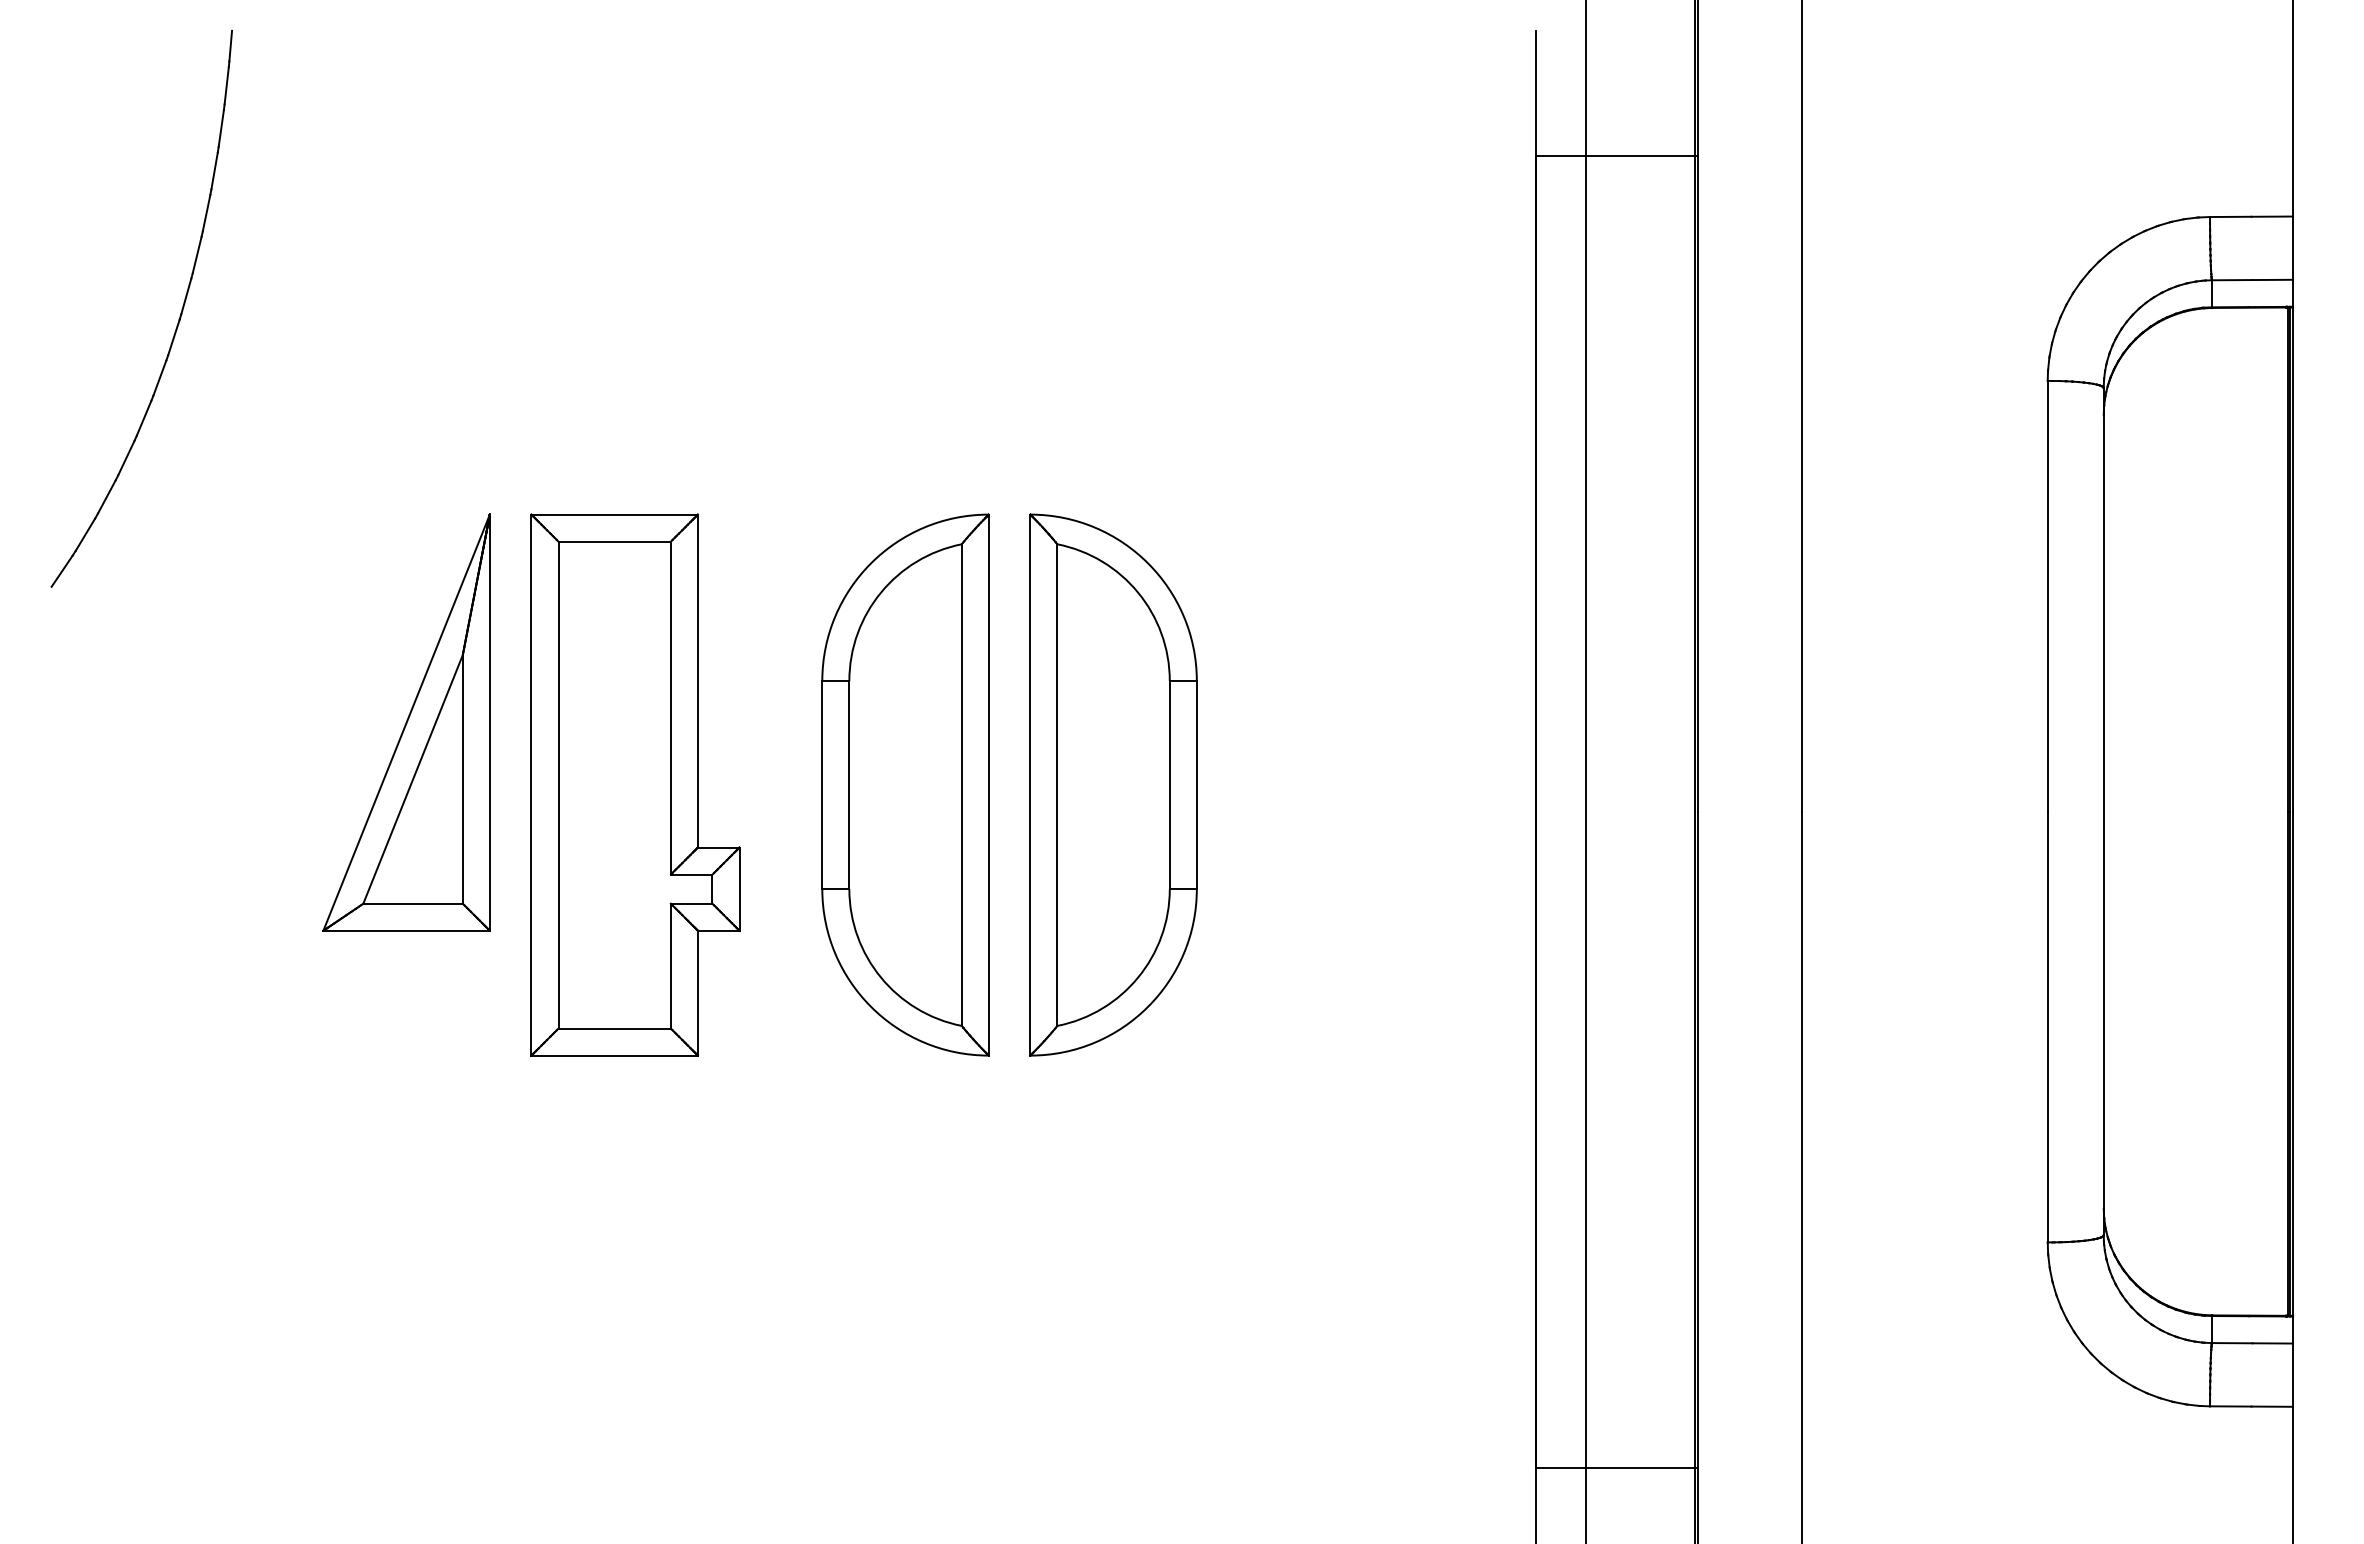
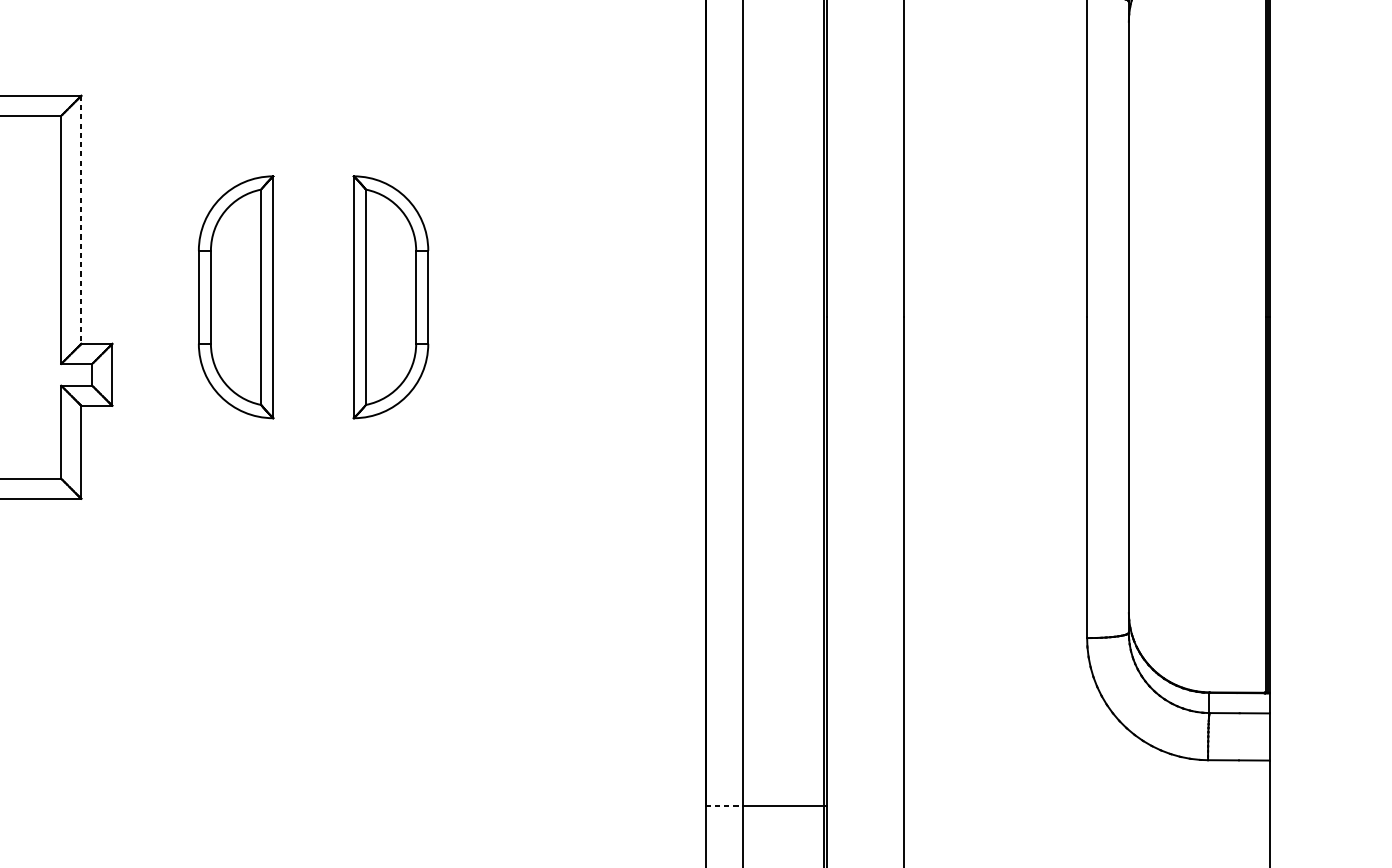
line: (697, 681) -> (81, 220), solid -> dashed
part: (905, 784) -> (236, 296), size x0.6
part: (1113, 784) -> (391, 296), size x0.6
line: (1561, 1467) -> (724, 805), solid -> dashed

